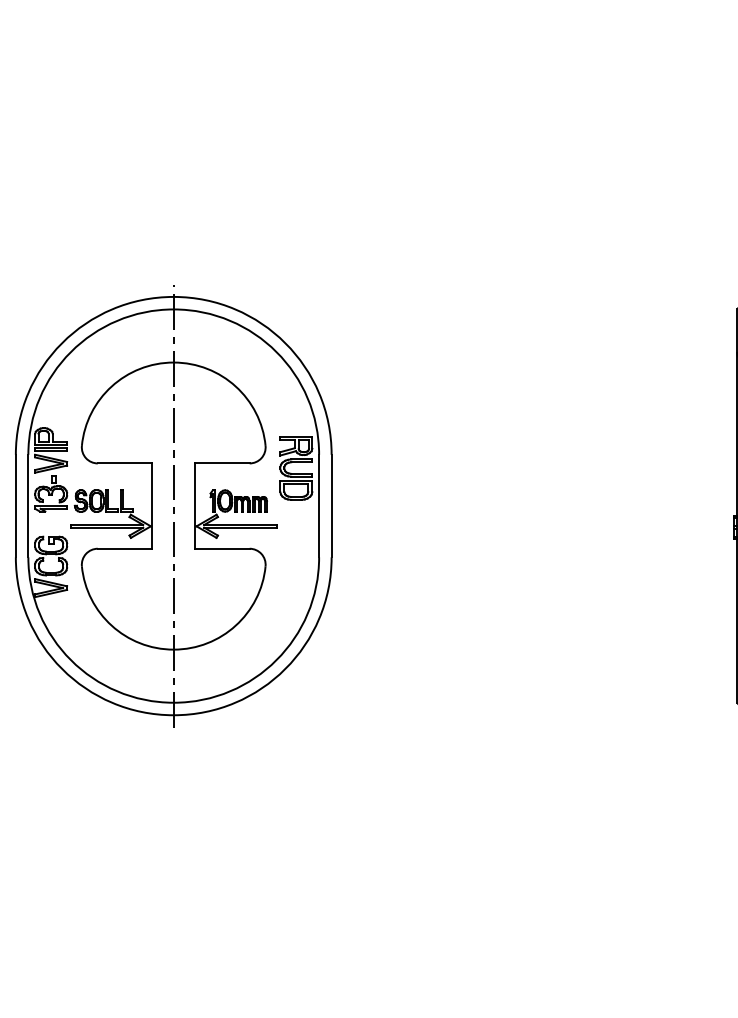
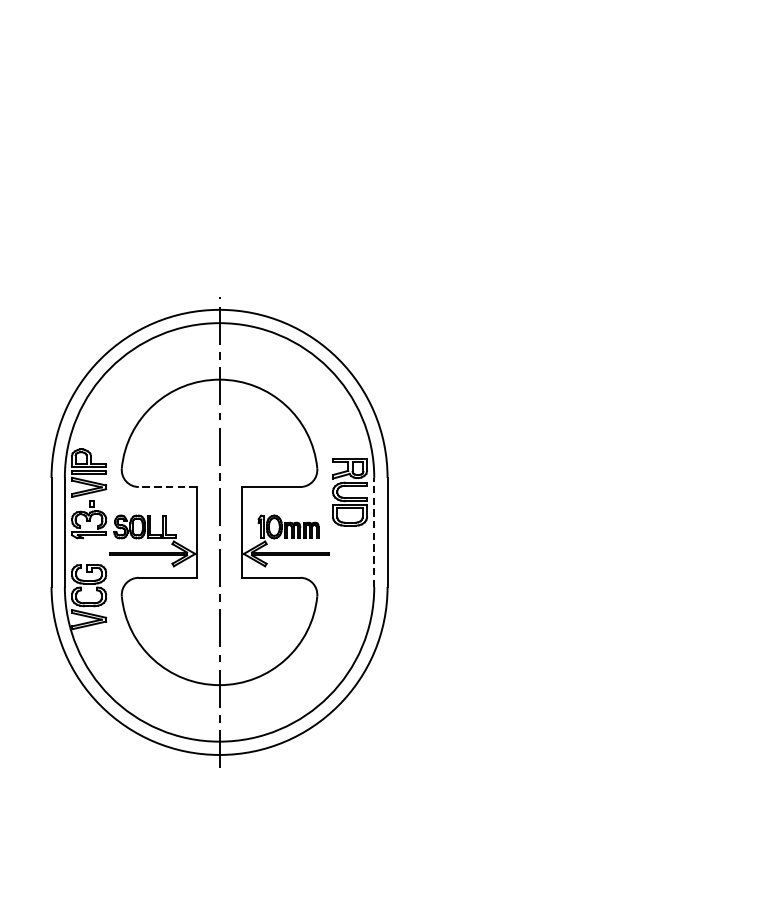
line: (124, 463) -> (167, 487), solid -> dashed
line: (319, 505) -> (374, 531), solid -> dashed

